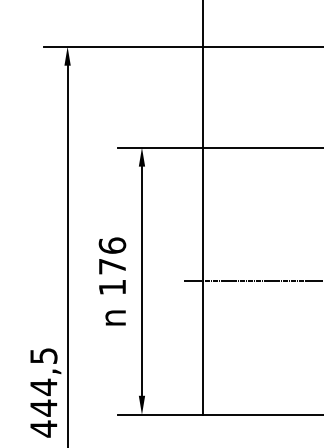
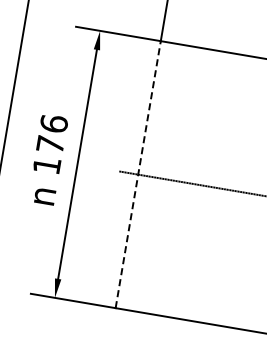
line: (202, 281) -> (137, 174), solid -> dashed

